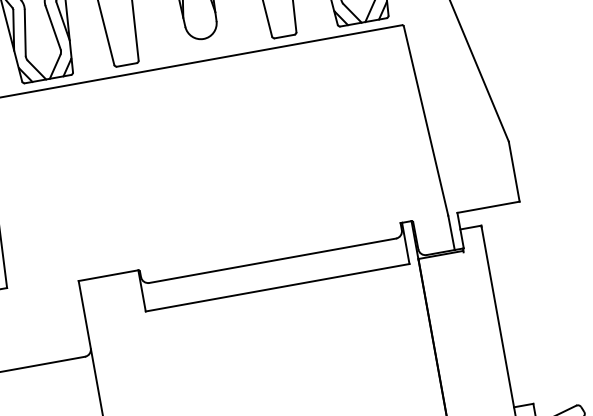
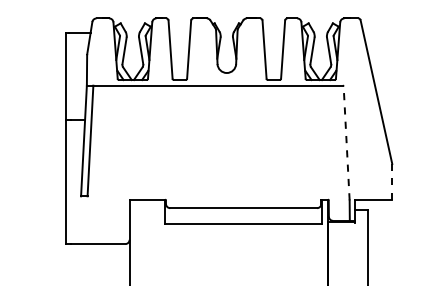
line: (425, 119) -> (346, 142), solid -> dashed
line: (514, 171) -> (392, 181), solid -> dashed

